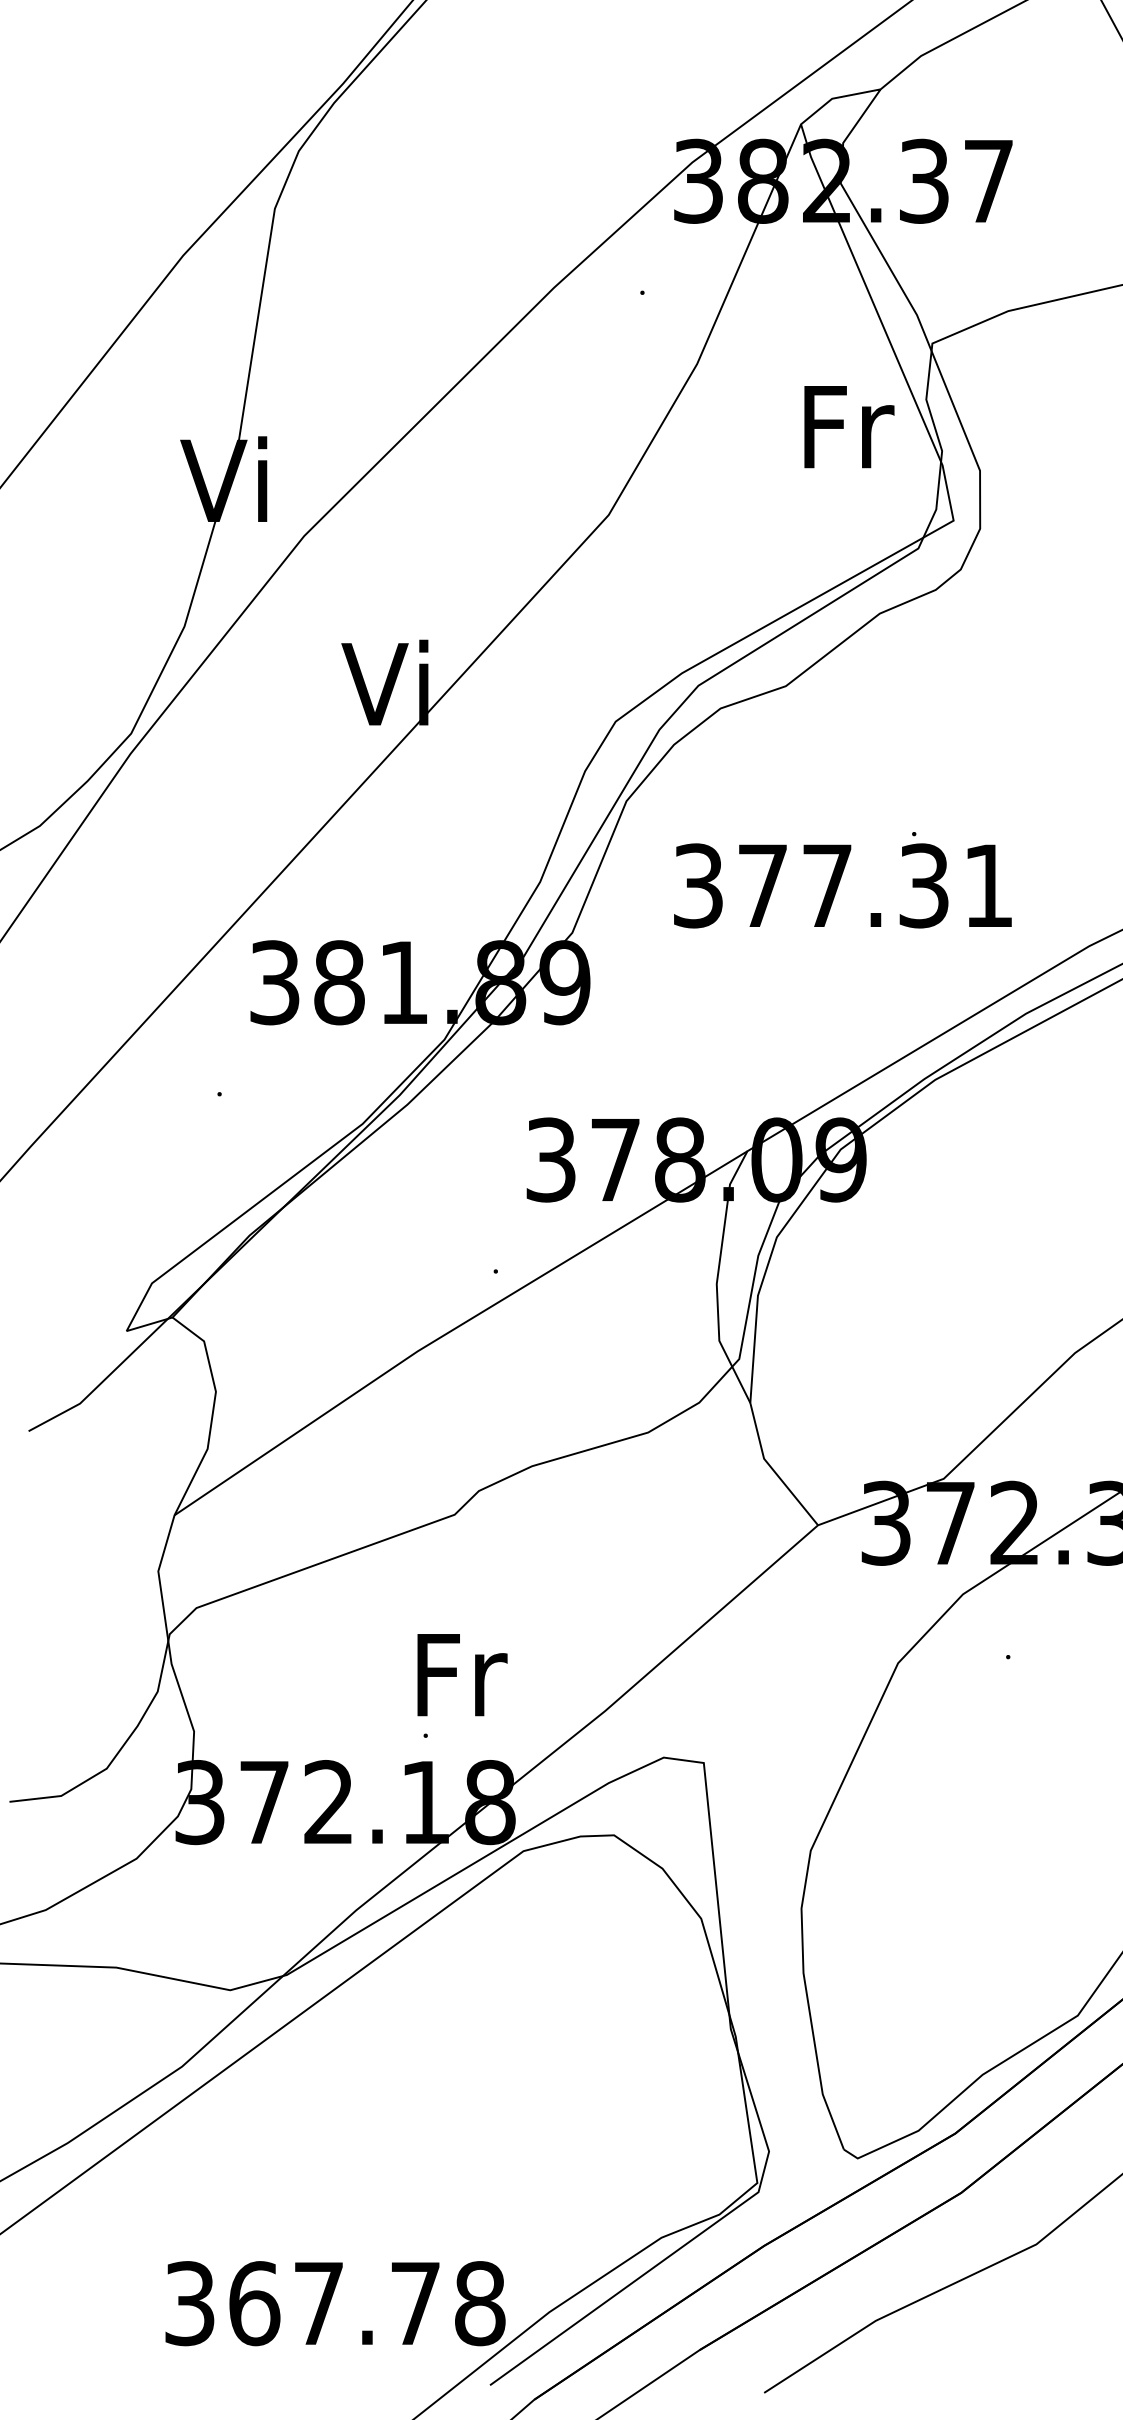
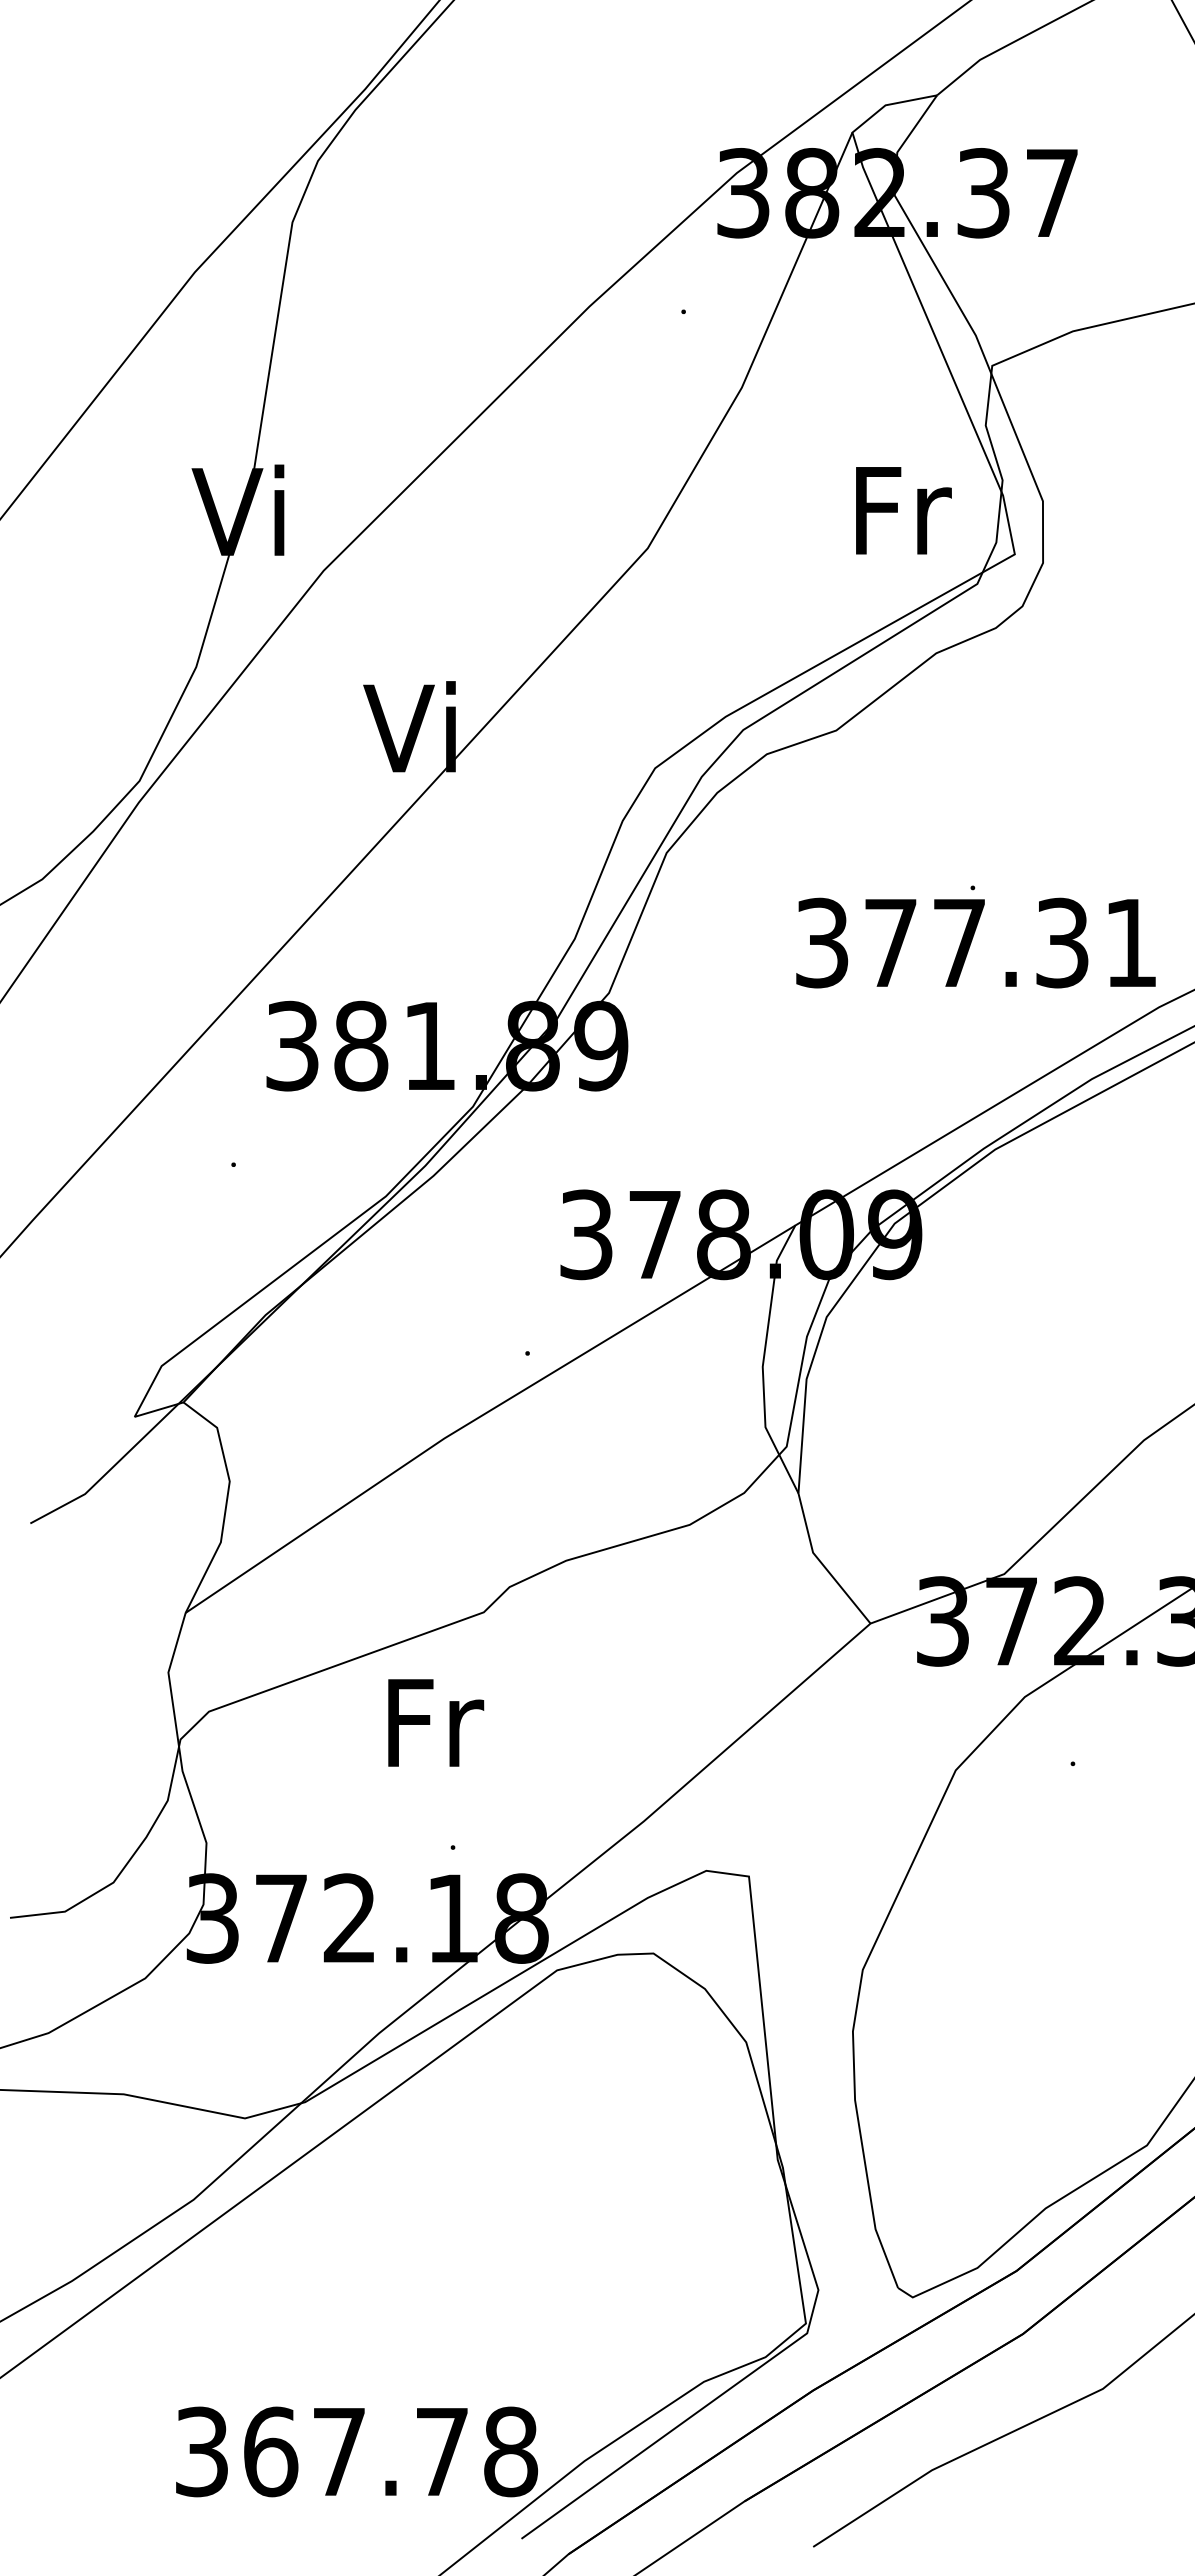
text: (849, 426) -> (903, 510), moved
text: (842, 885) -> (975, 942), moved
text: (462, 1674) -> (436, 1722), moved

